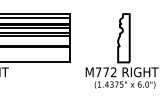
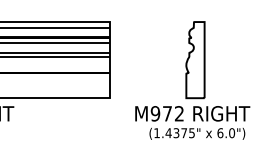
text: (98, 72) -> (155, 114), M772 -> M972

